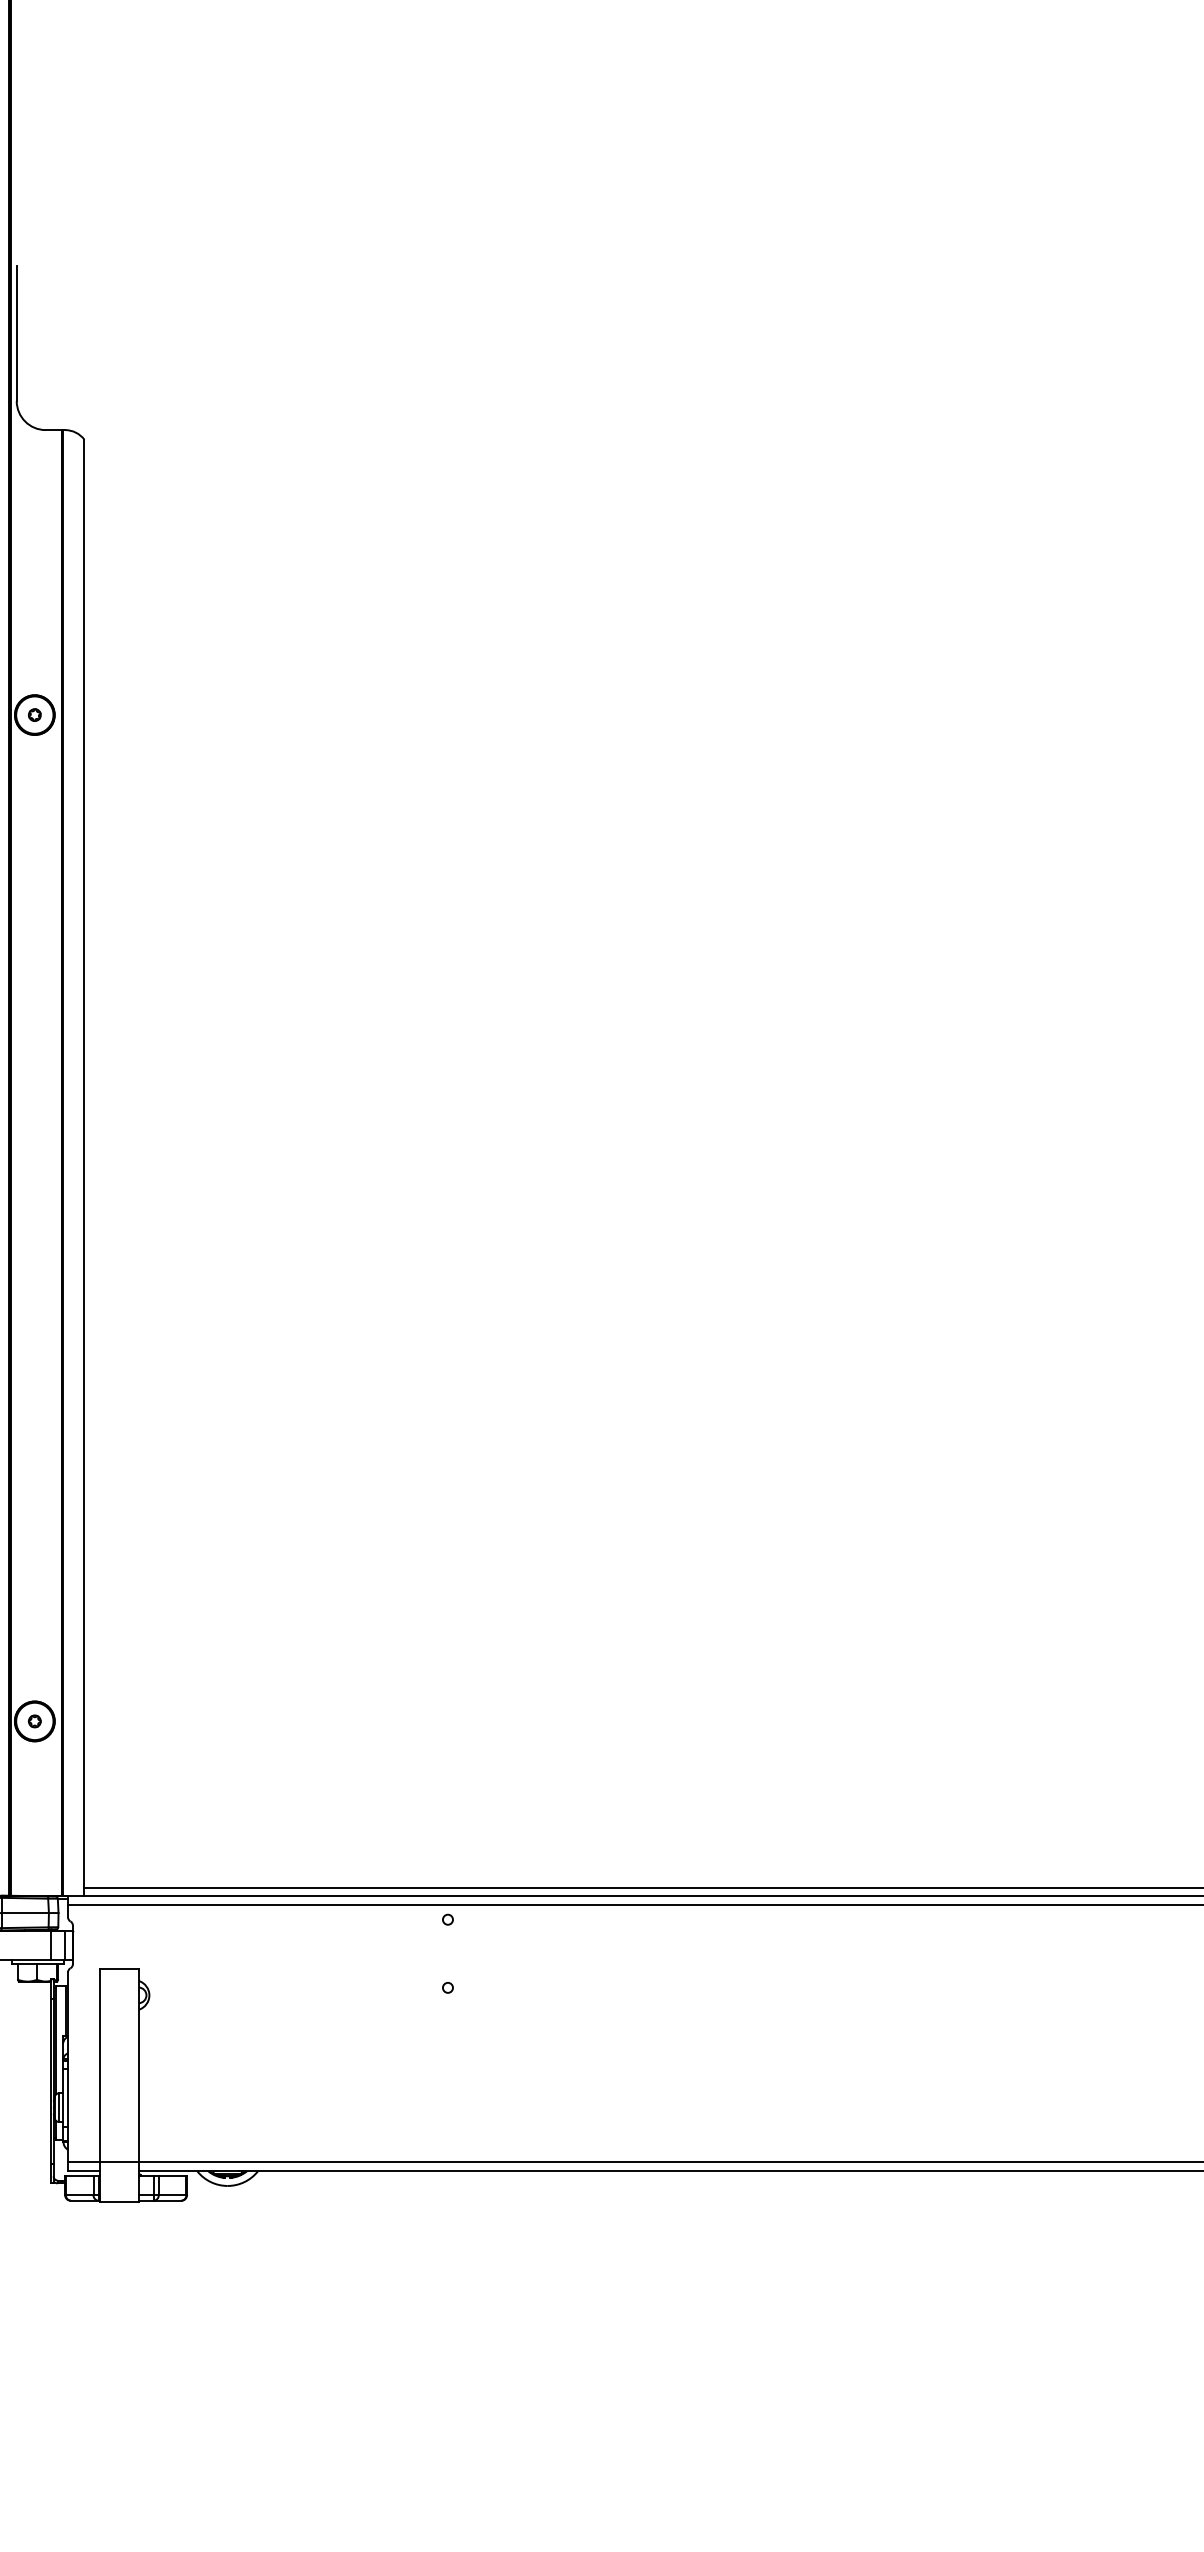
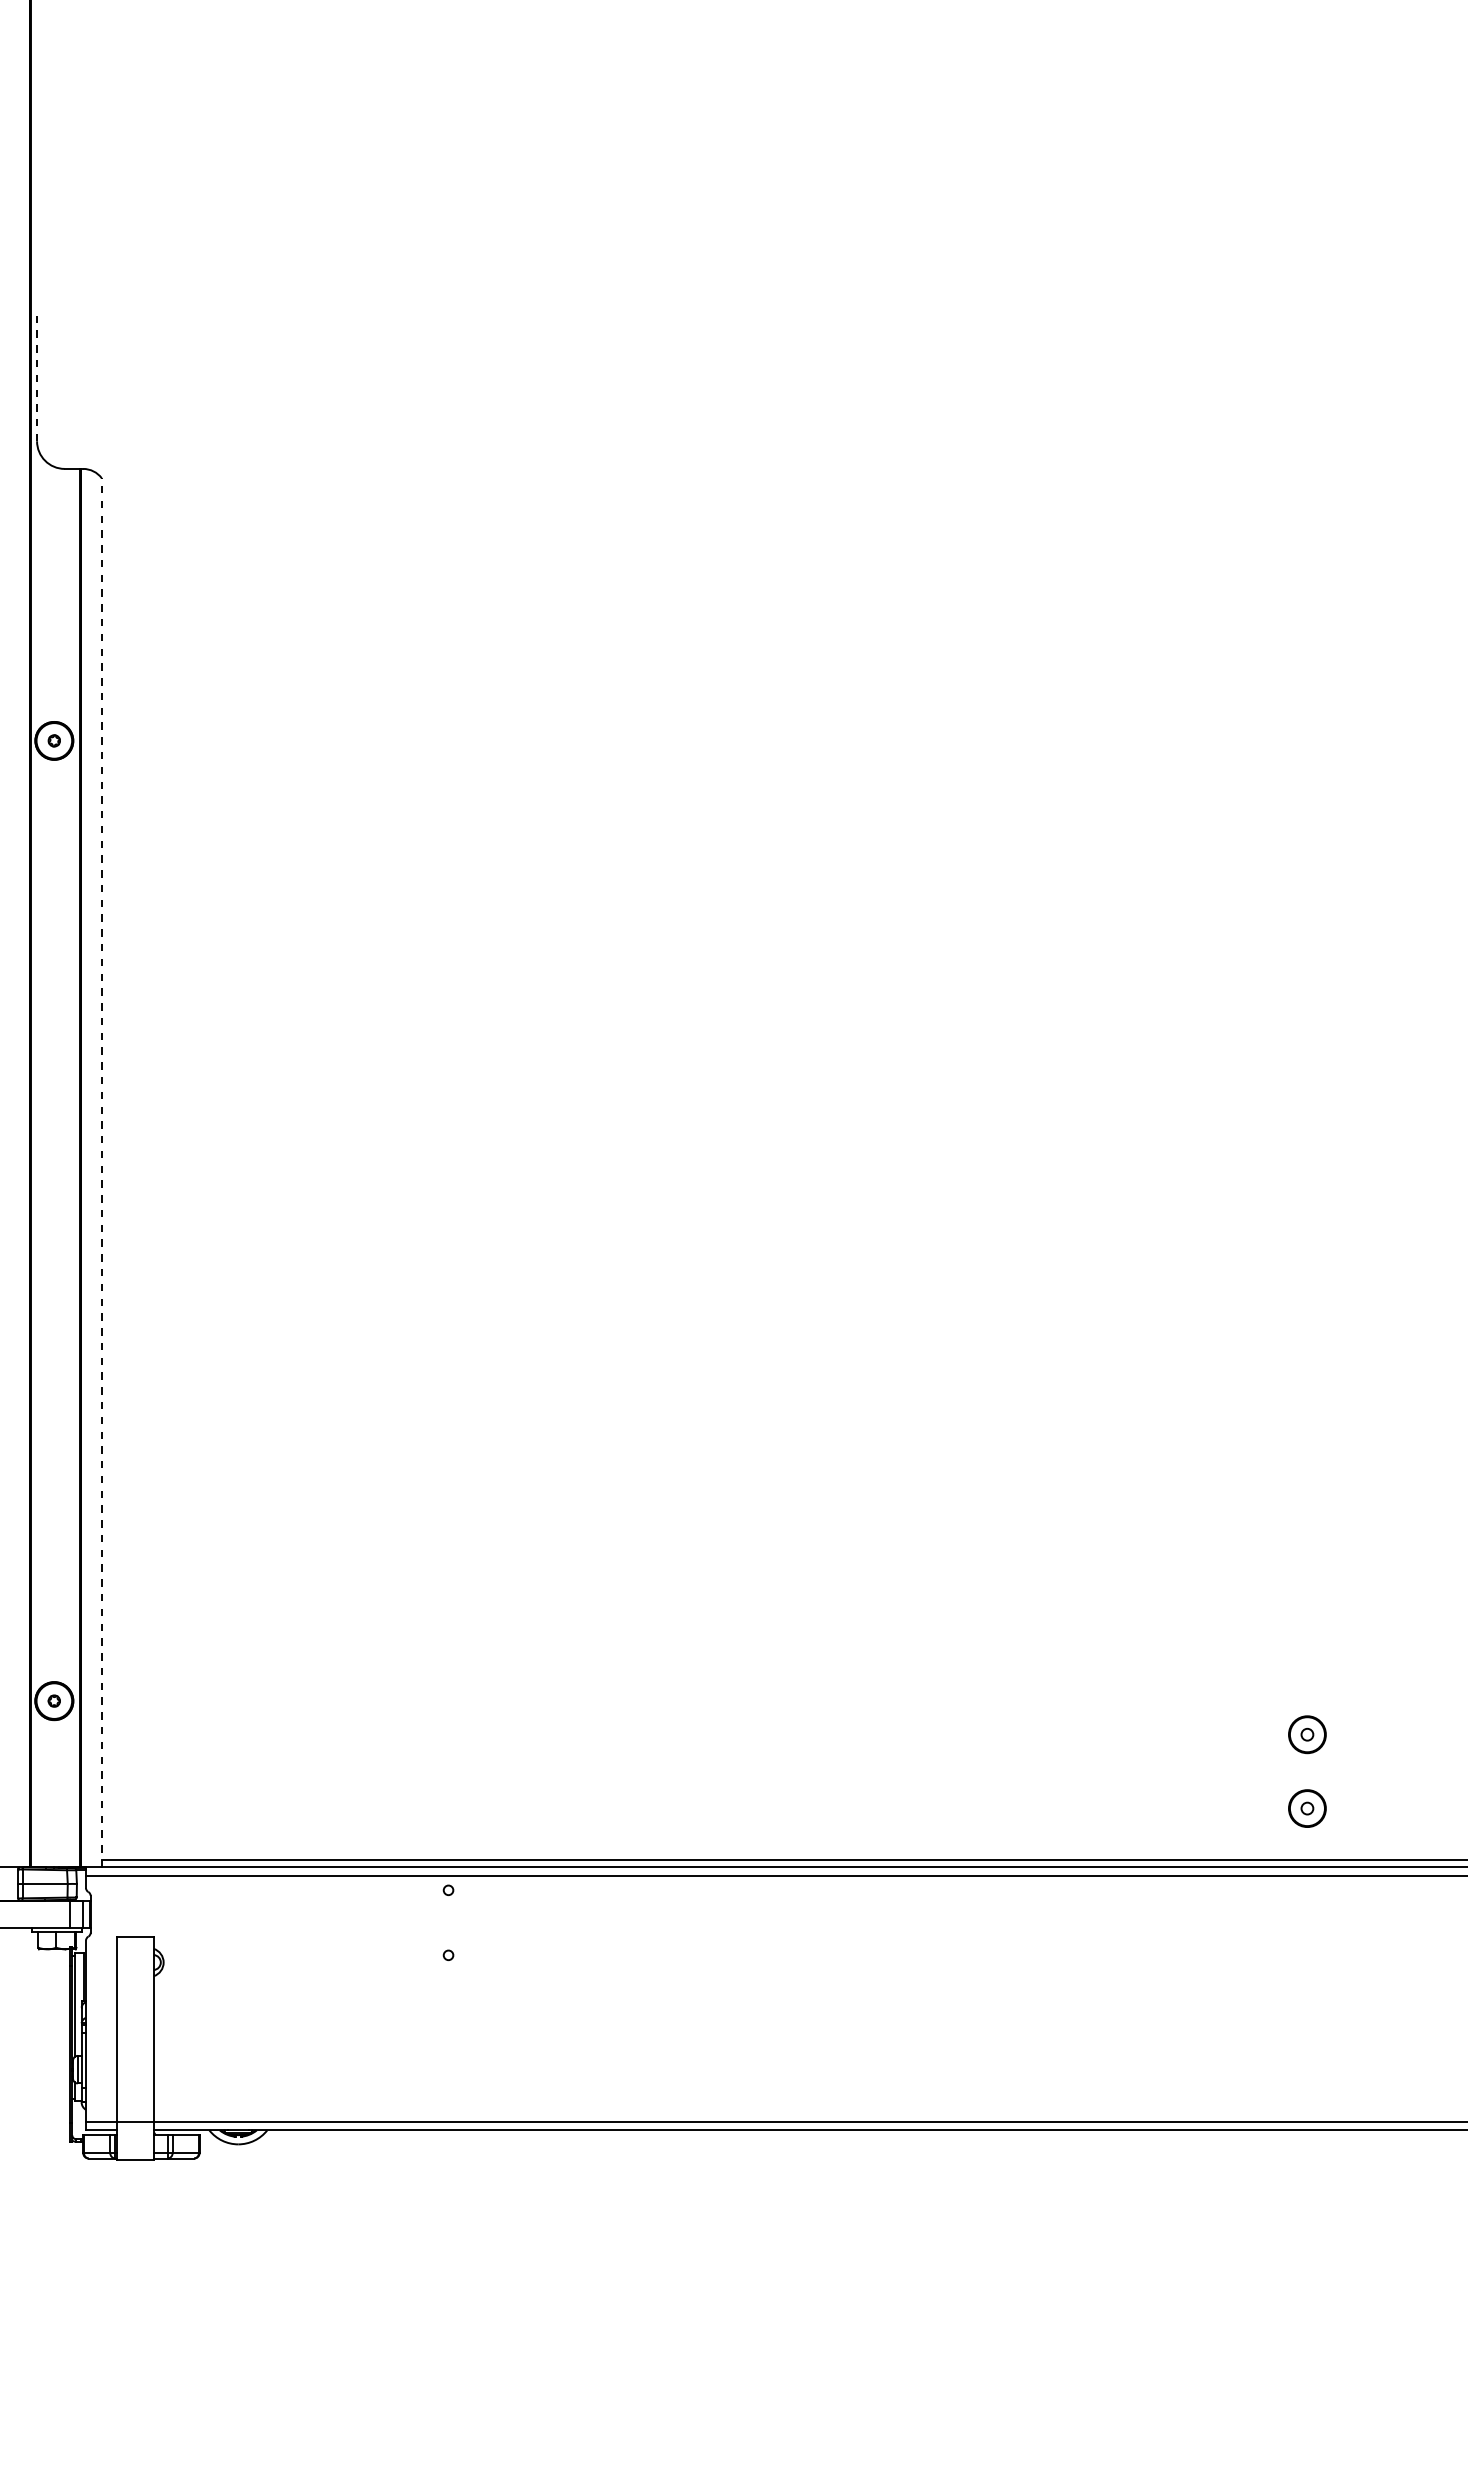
line: (17, 333) -> (37, 376), solid -> dashed
line: (84, 1167) -> (101, 1172), solid -> dashed

